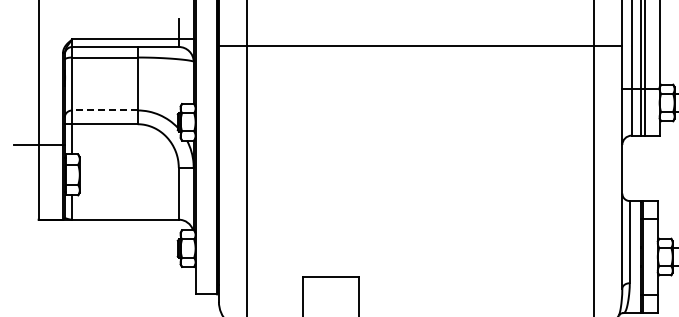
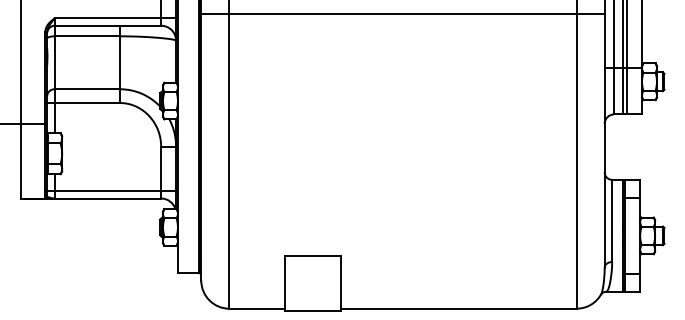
line: (420, 45) -> (402, 13), moved
line: (105, 110) -> (87, 89), dashed -> solid
line: (129, 212) -> (111, 191), added

